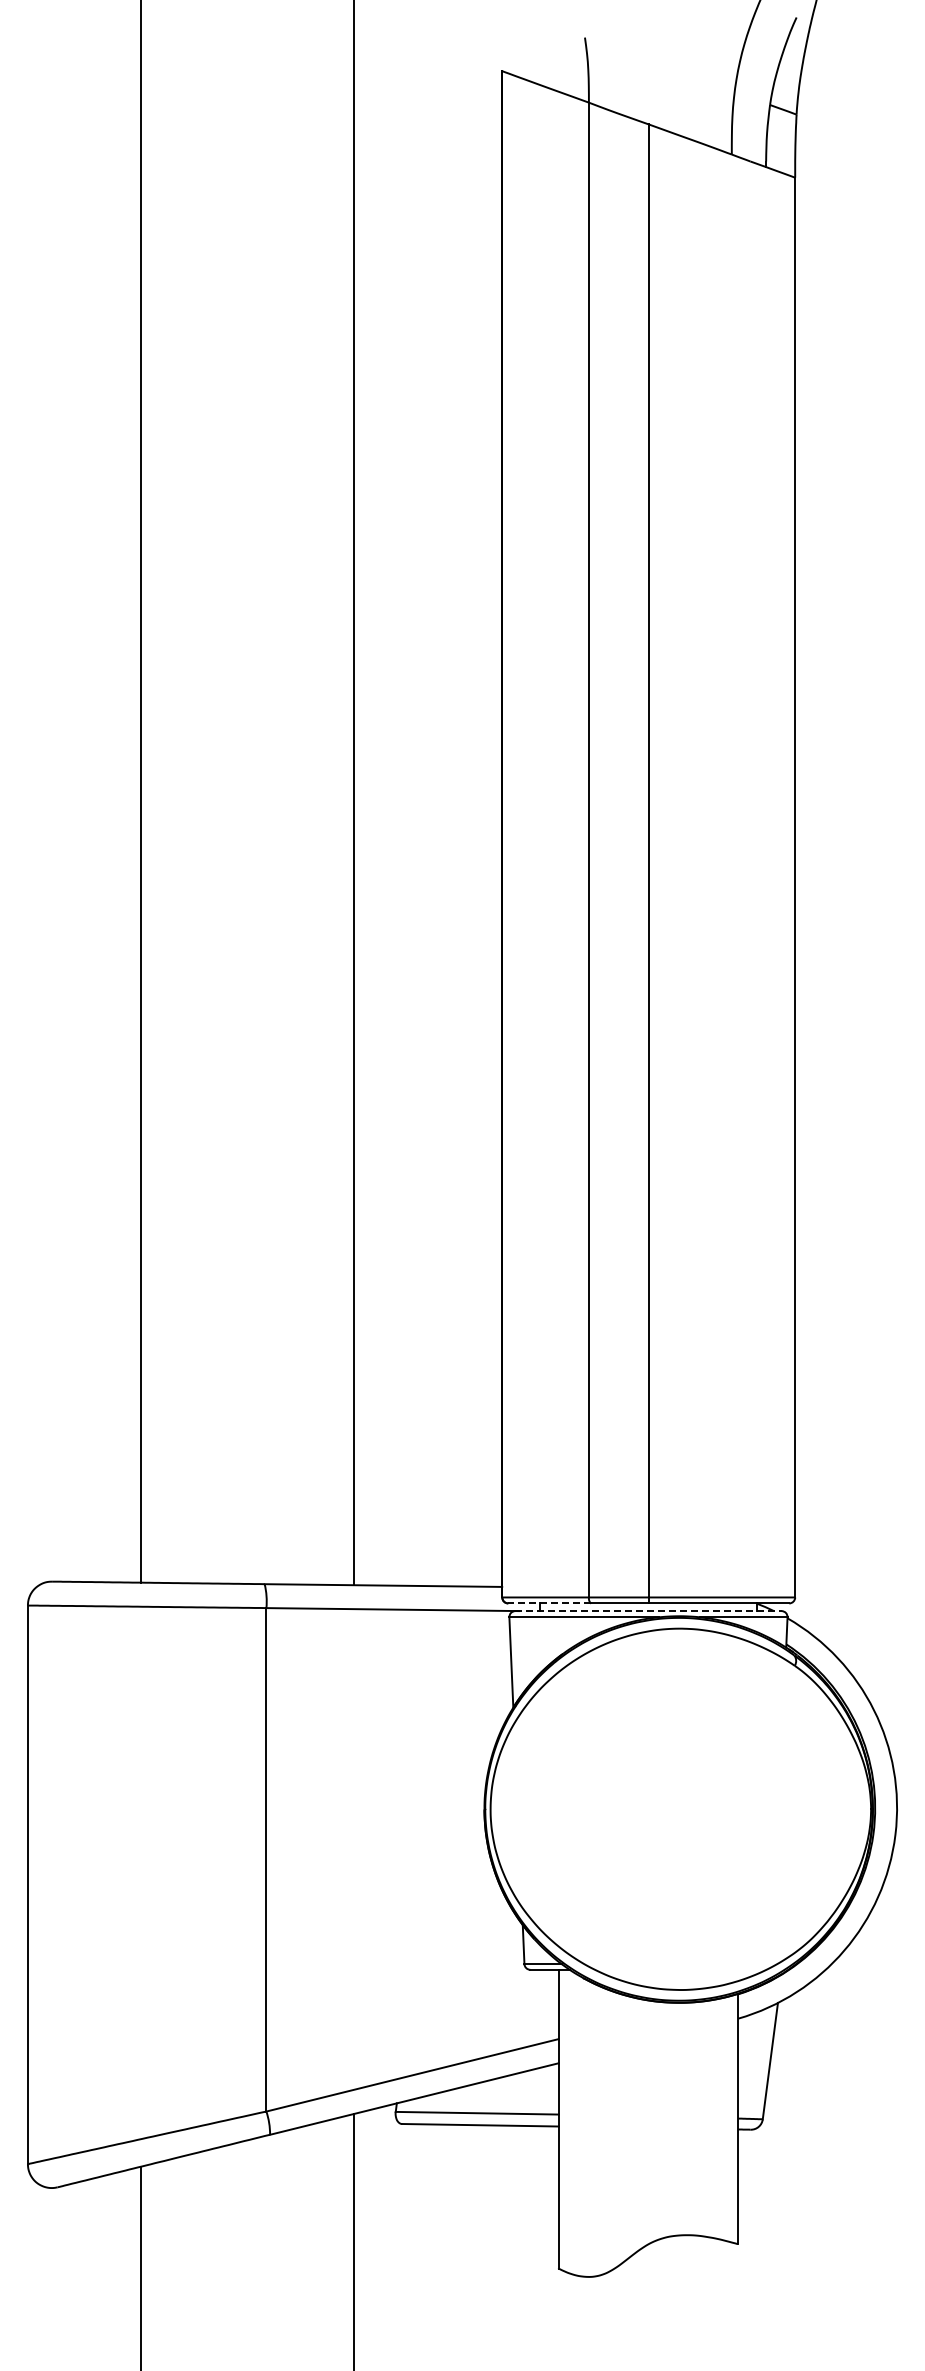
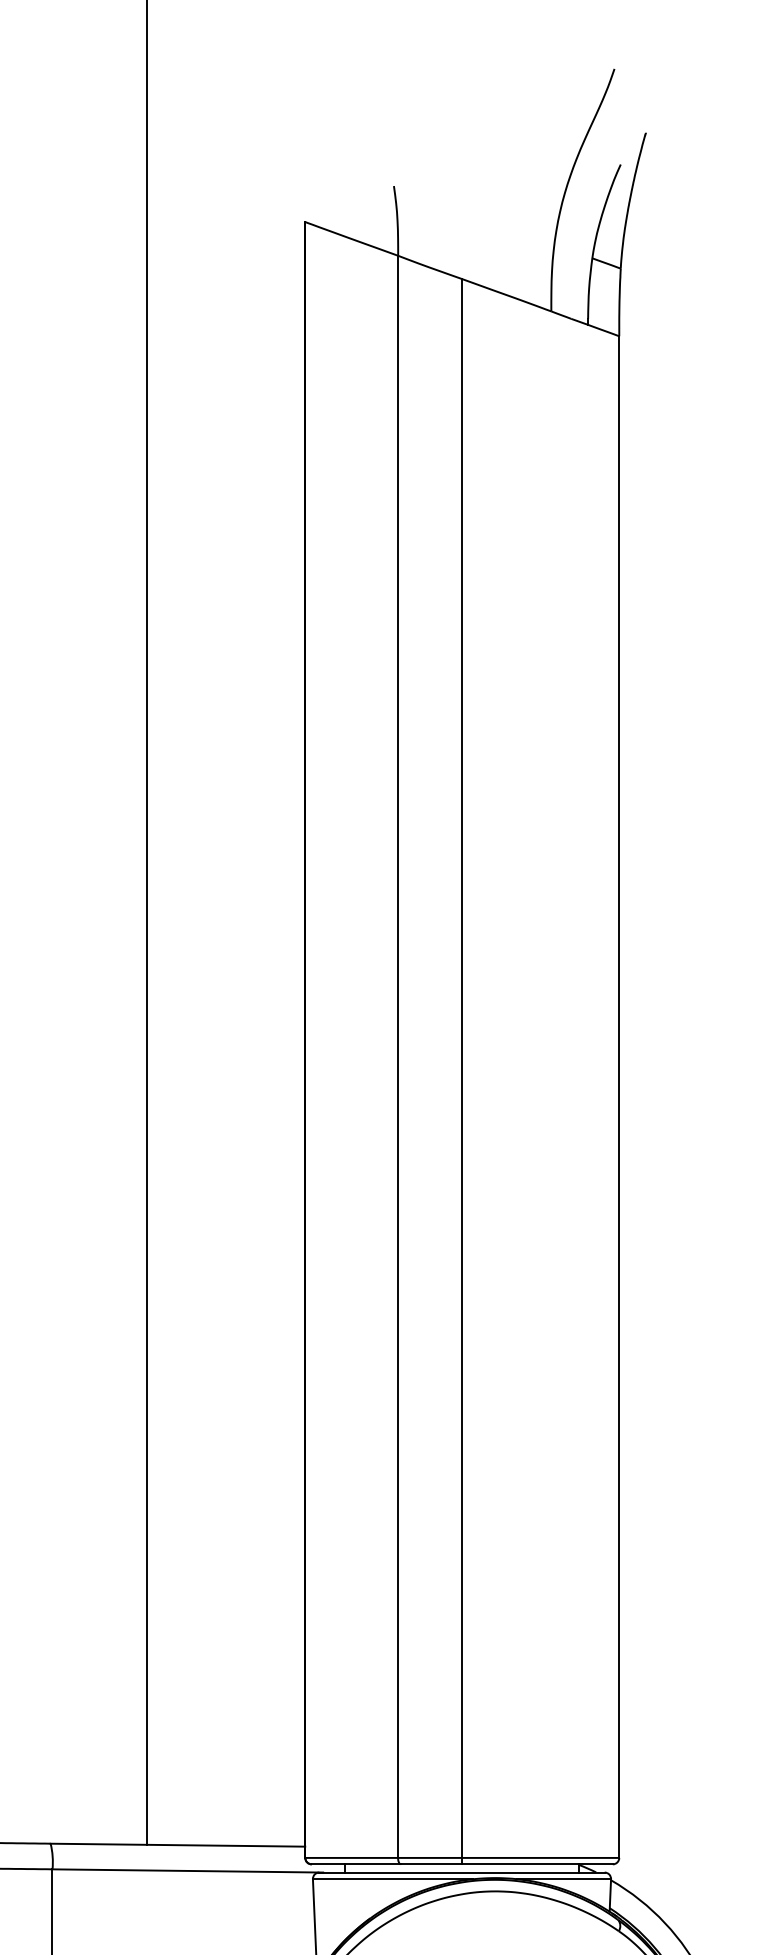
line: (549, 1603) -> (355, 1864), dashed -> solid
line: (648, 1611) -> (462, 1872), dashed -> solid

